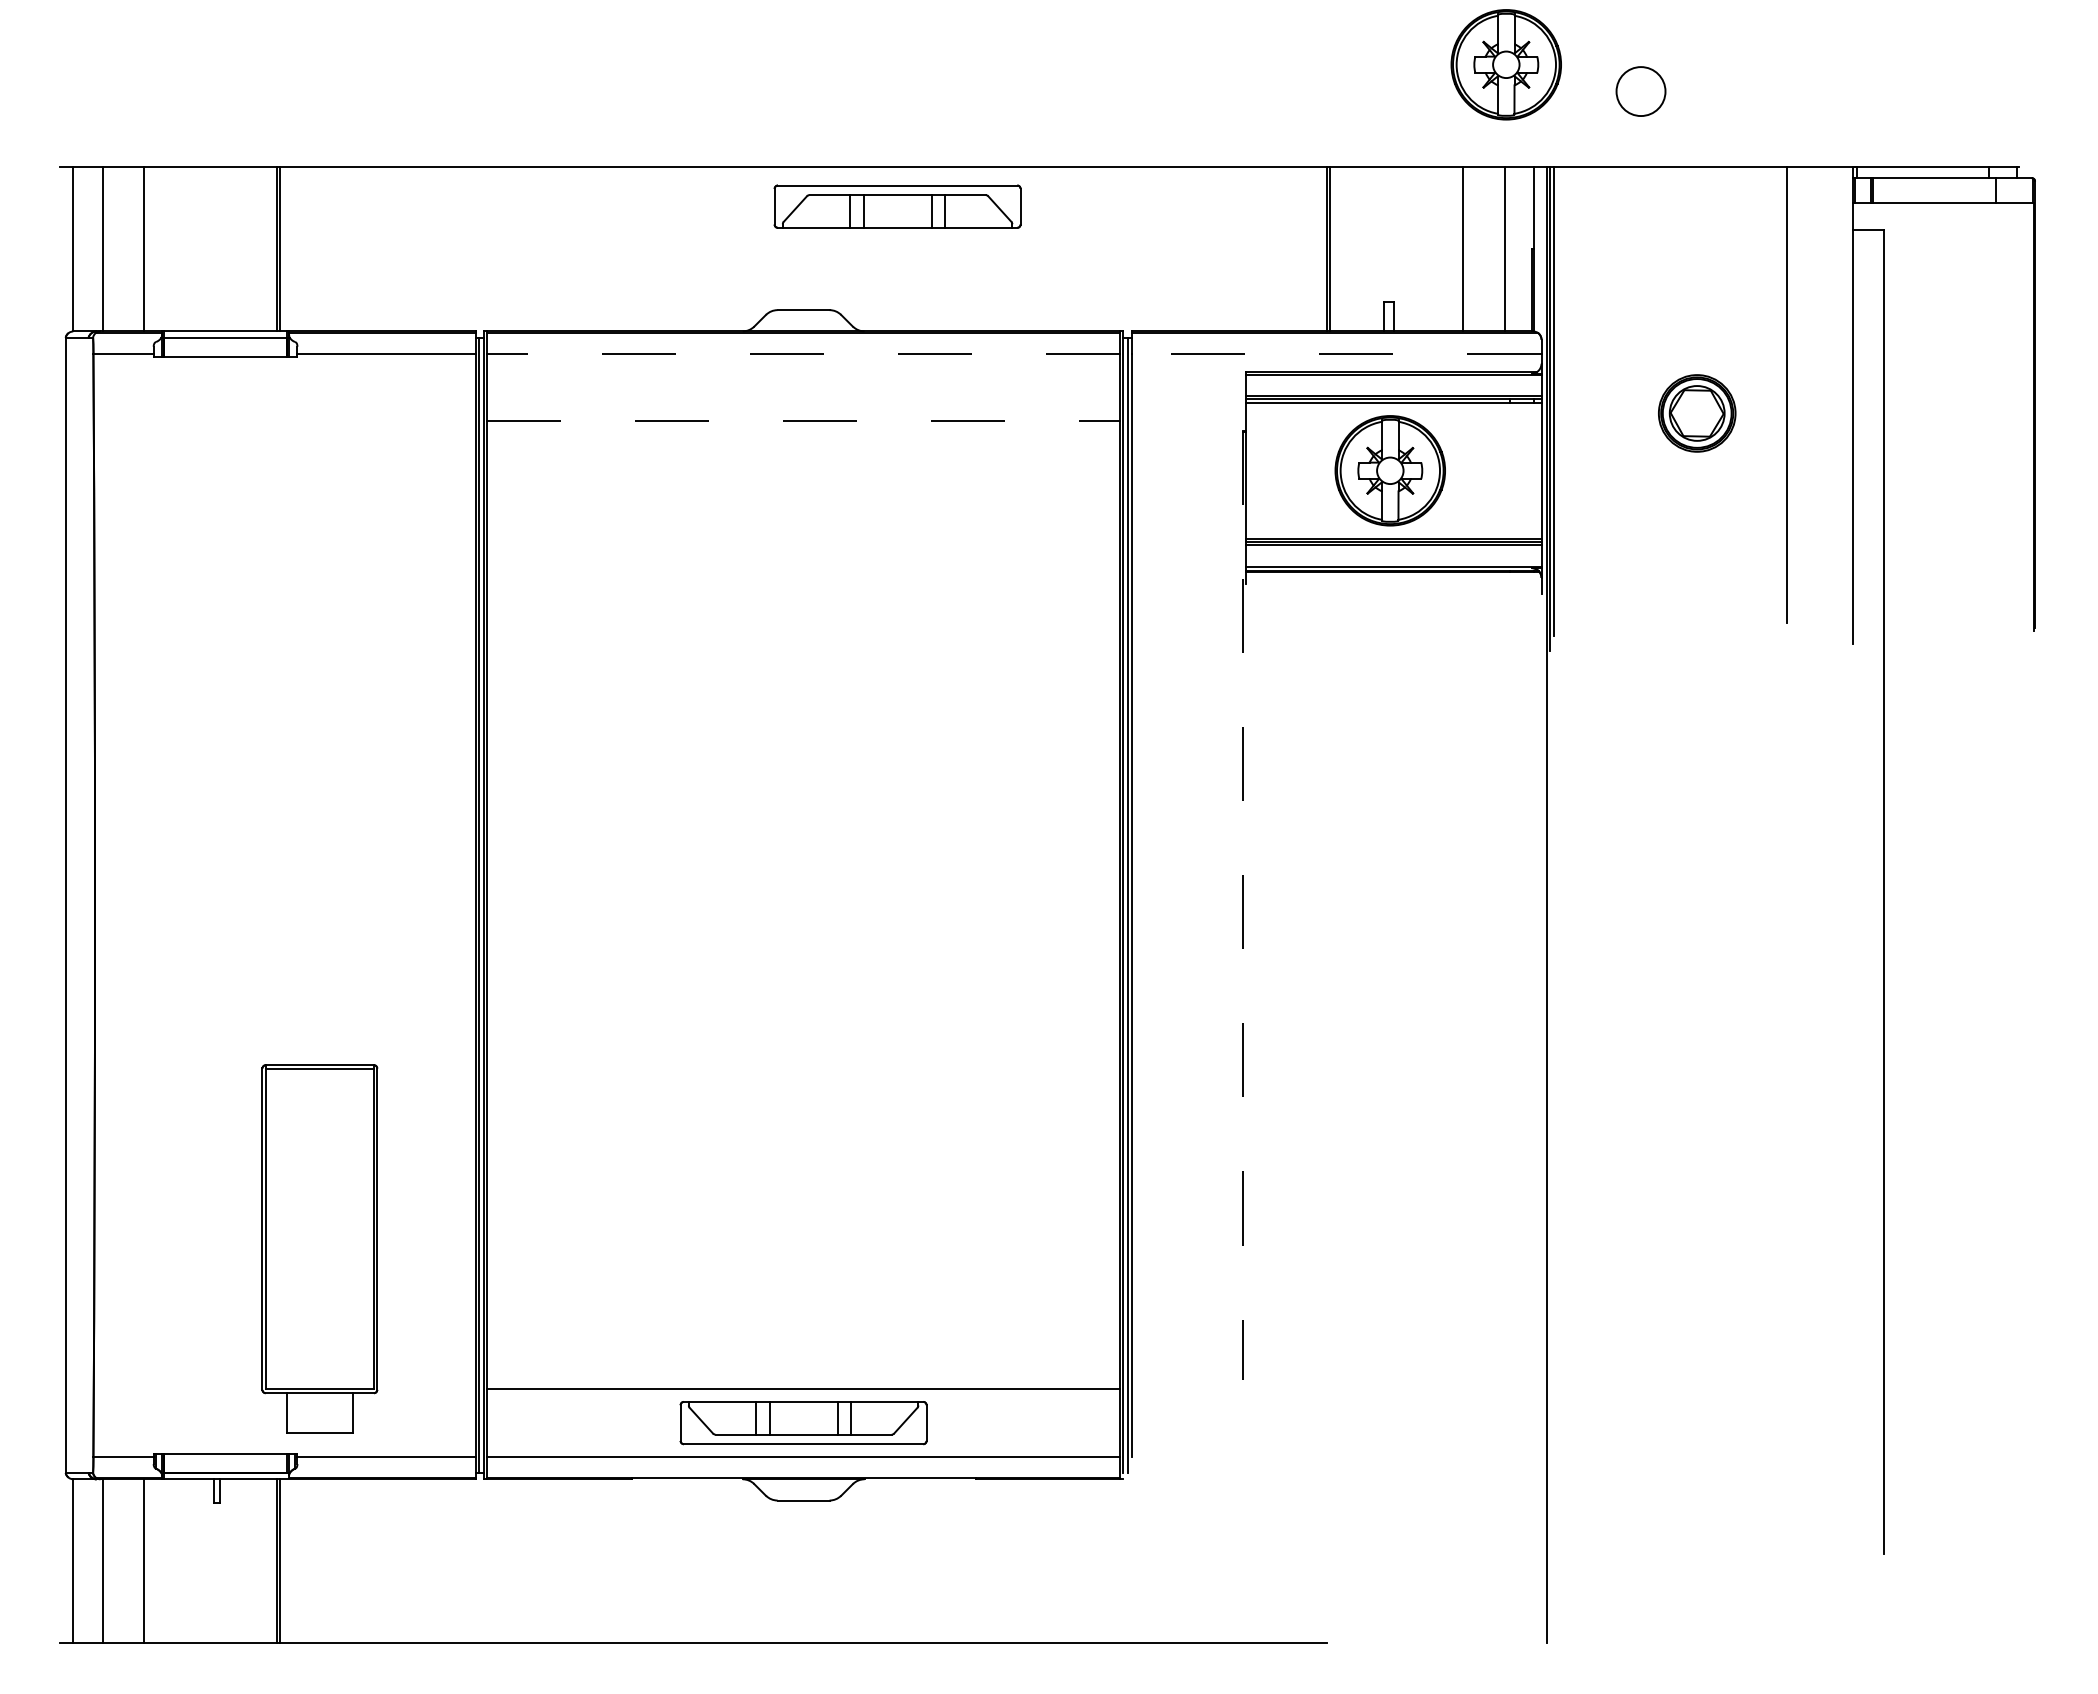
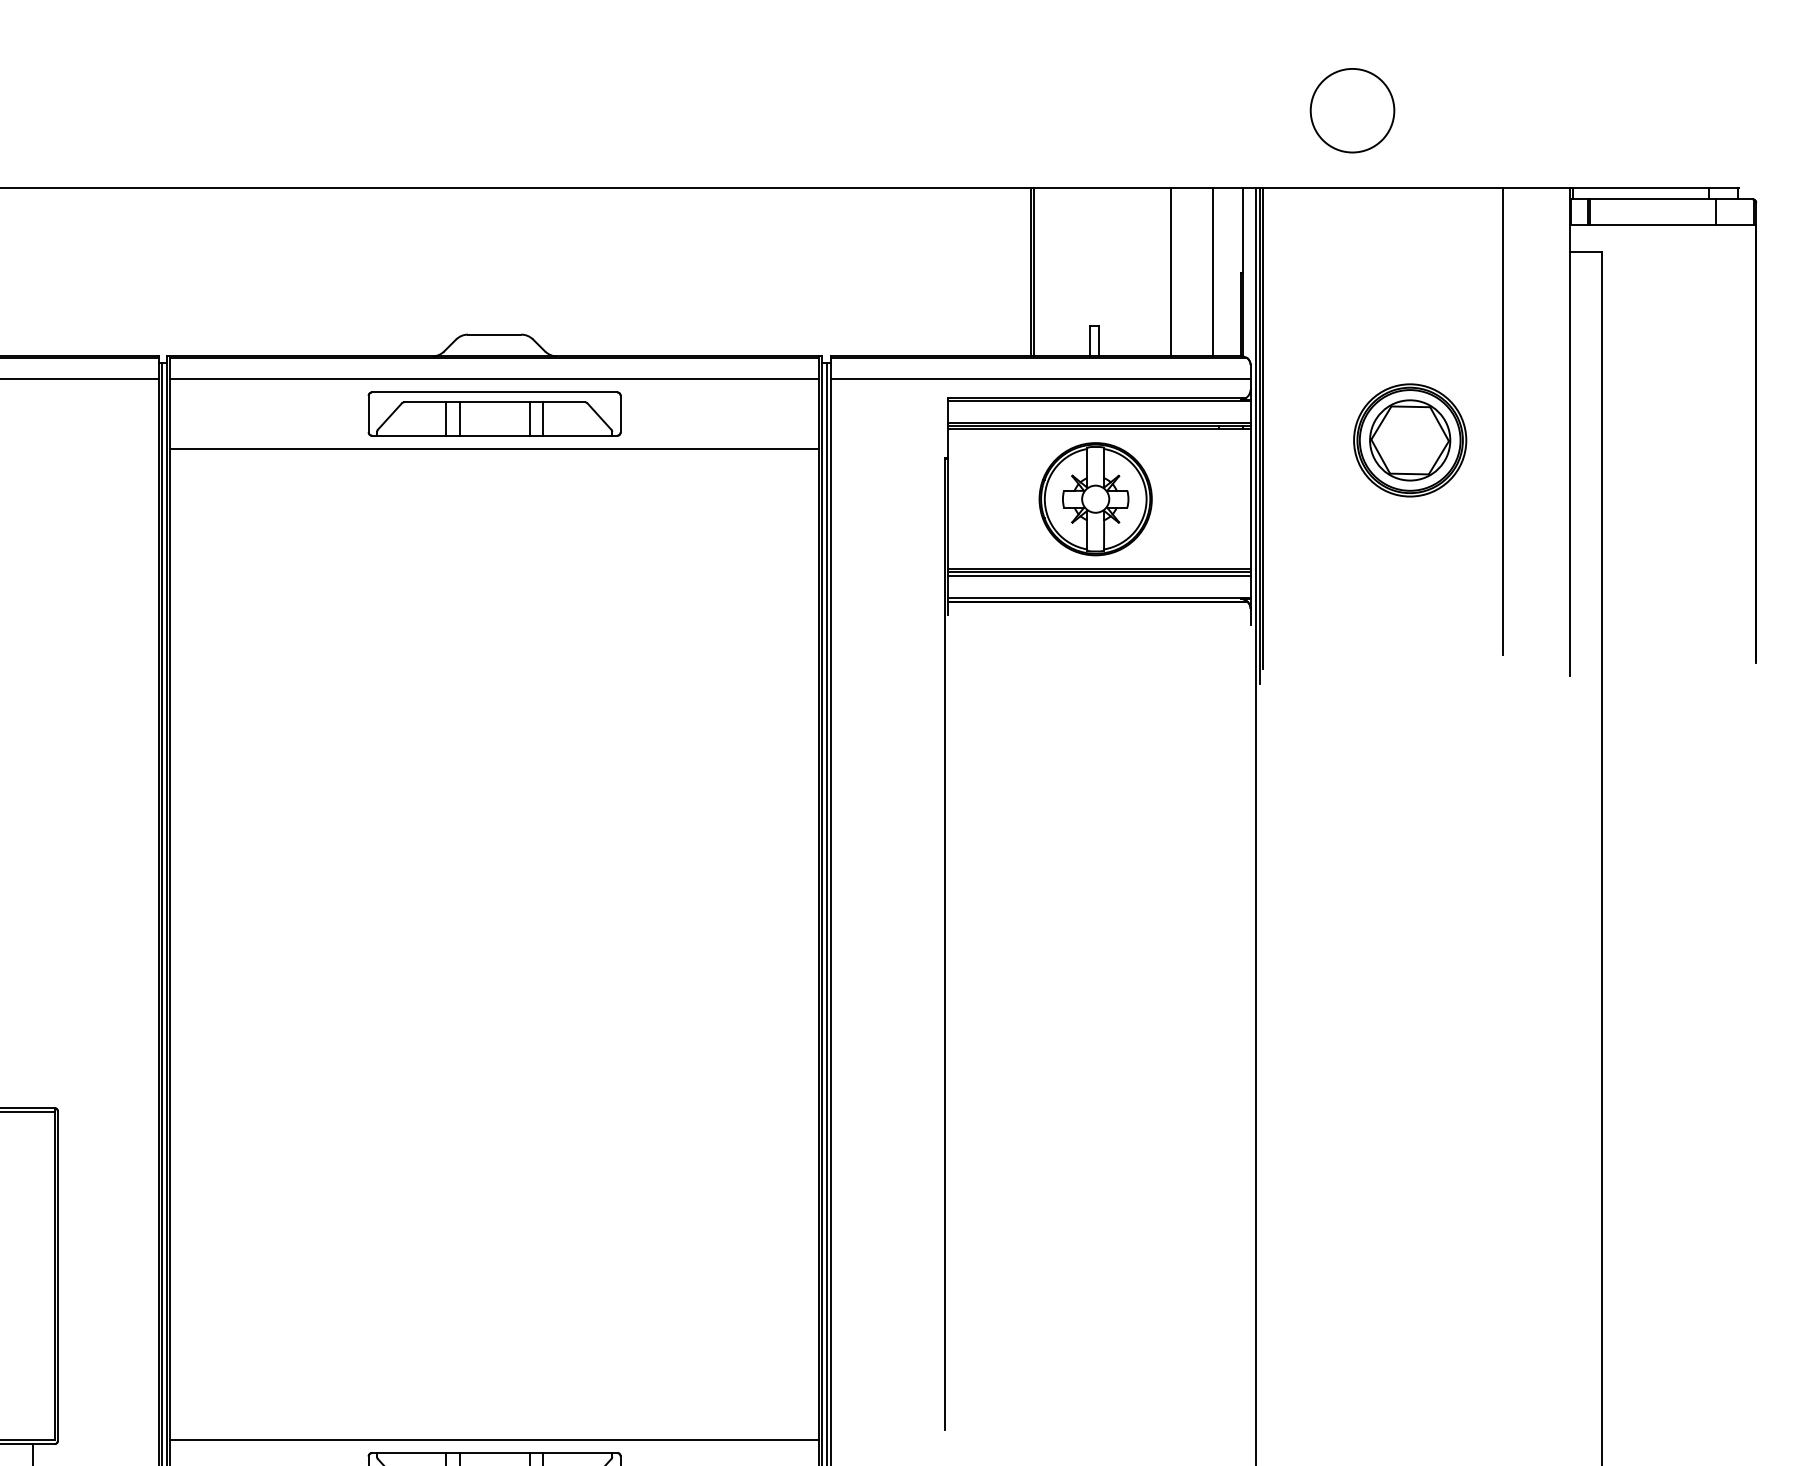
part: (1505, 64) -> (1213, 82), removed
circle: (1640, 91) -> (1351, 110), size x1.67
part: (897, 206) -> (494, 413), moved
line: (803, 353) -> (494, 379), dashed -> solid
line: (1336, 353) -> (1040, 379), dashed -> solid
part: (1696, 413) -> (1409, 440), size x1.43
line: (804, 421) -> (495, 448), dashed -> solid
line: (1243, 905) -> (945, 944), dashed -> solid

